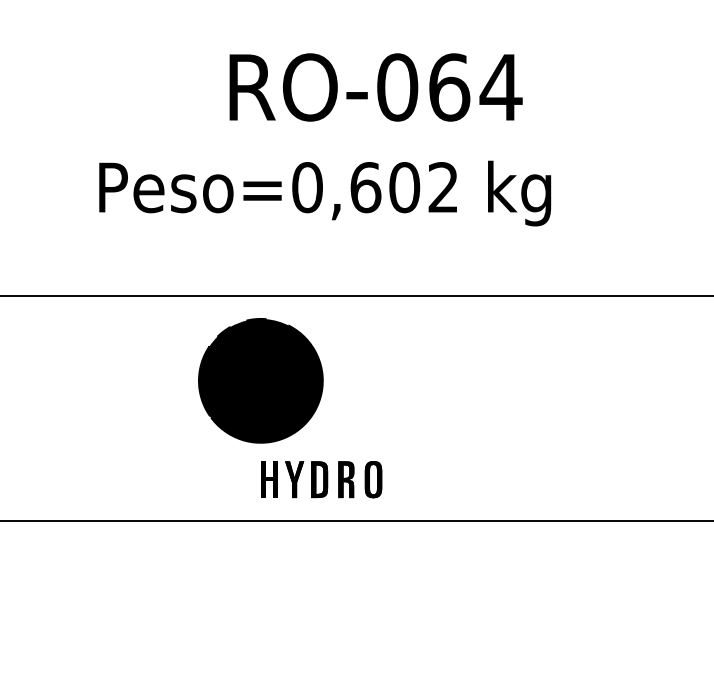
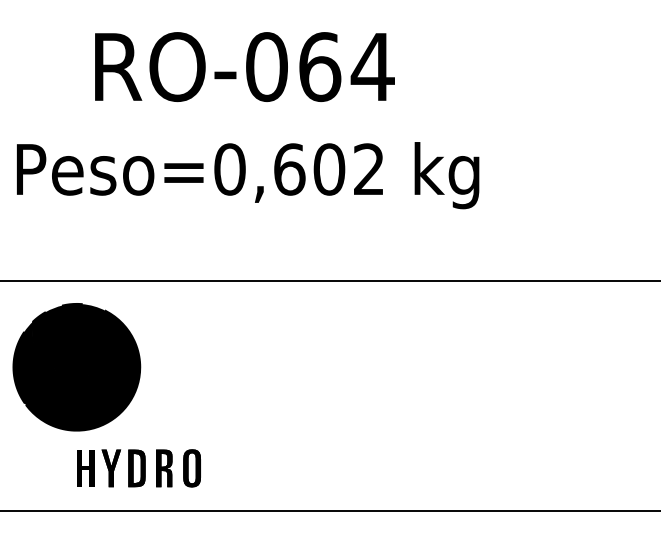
text: (375, 87) -> (244, 67), moved
part: (290, 408) -> (107, 395), moved

